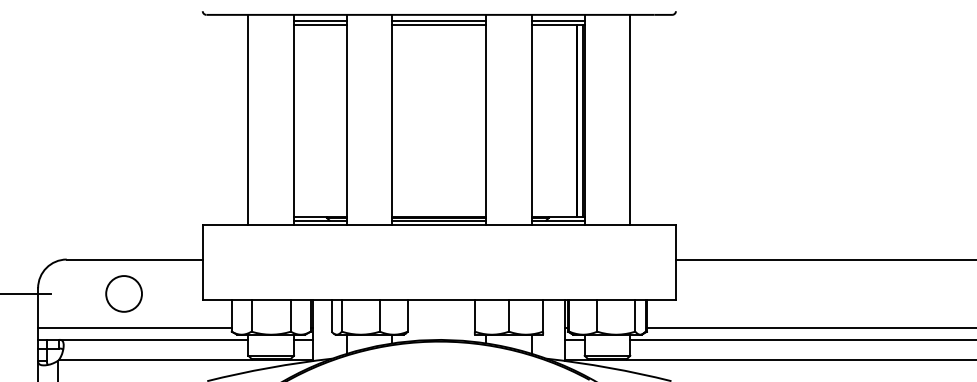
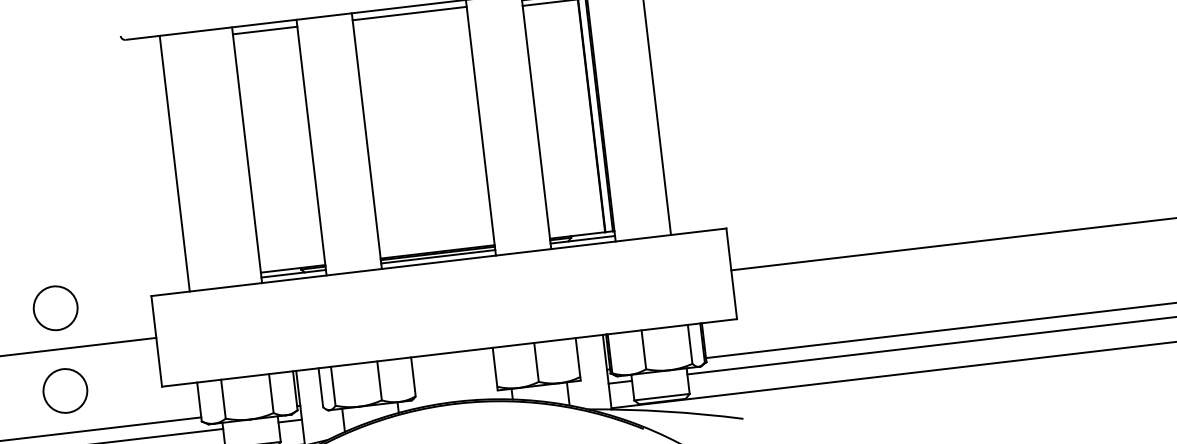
line: (319, 25) -> (264, 36), removed
line: (439, 25) -> (410, 19), removed
line: (248, 119) -> (174, 163), moved
circle: (123, 225) -> (54, 307), added

